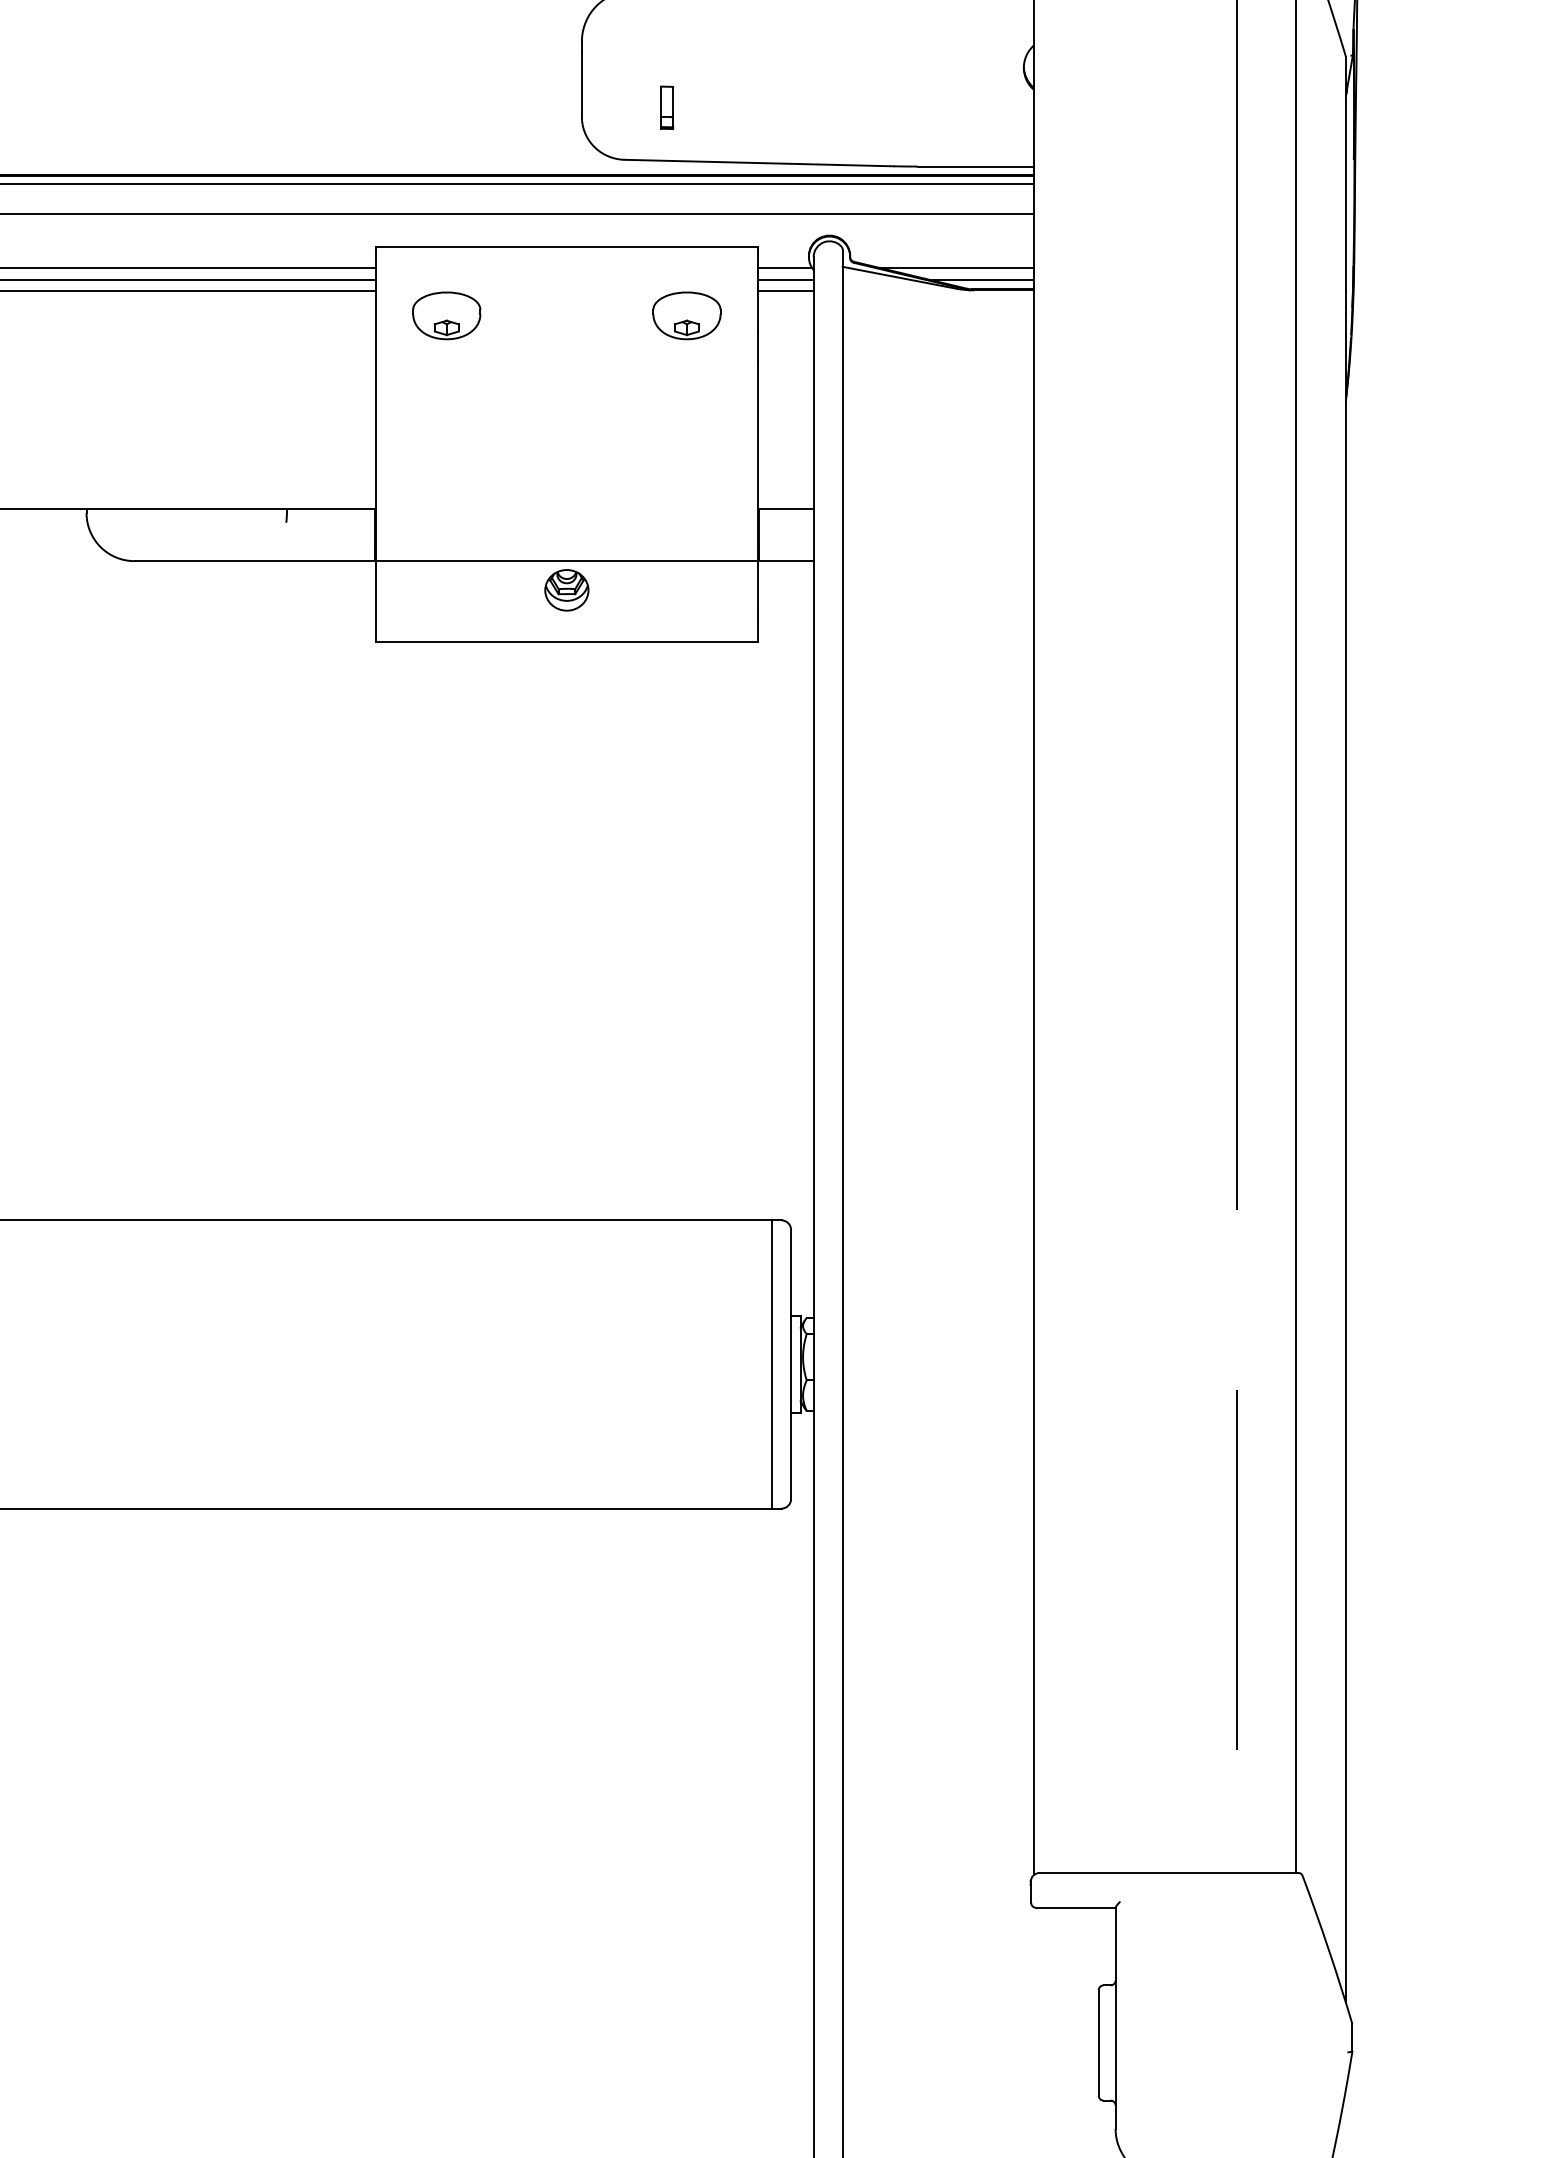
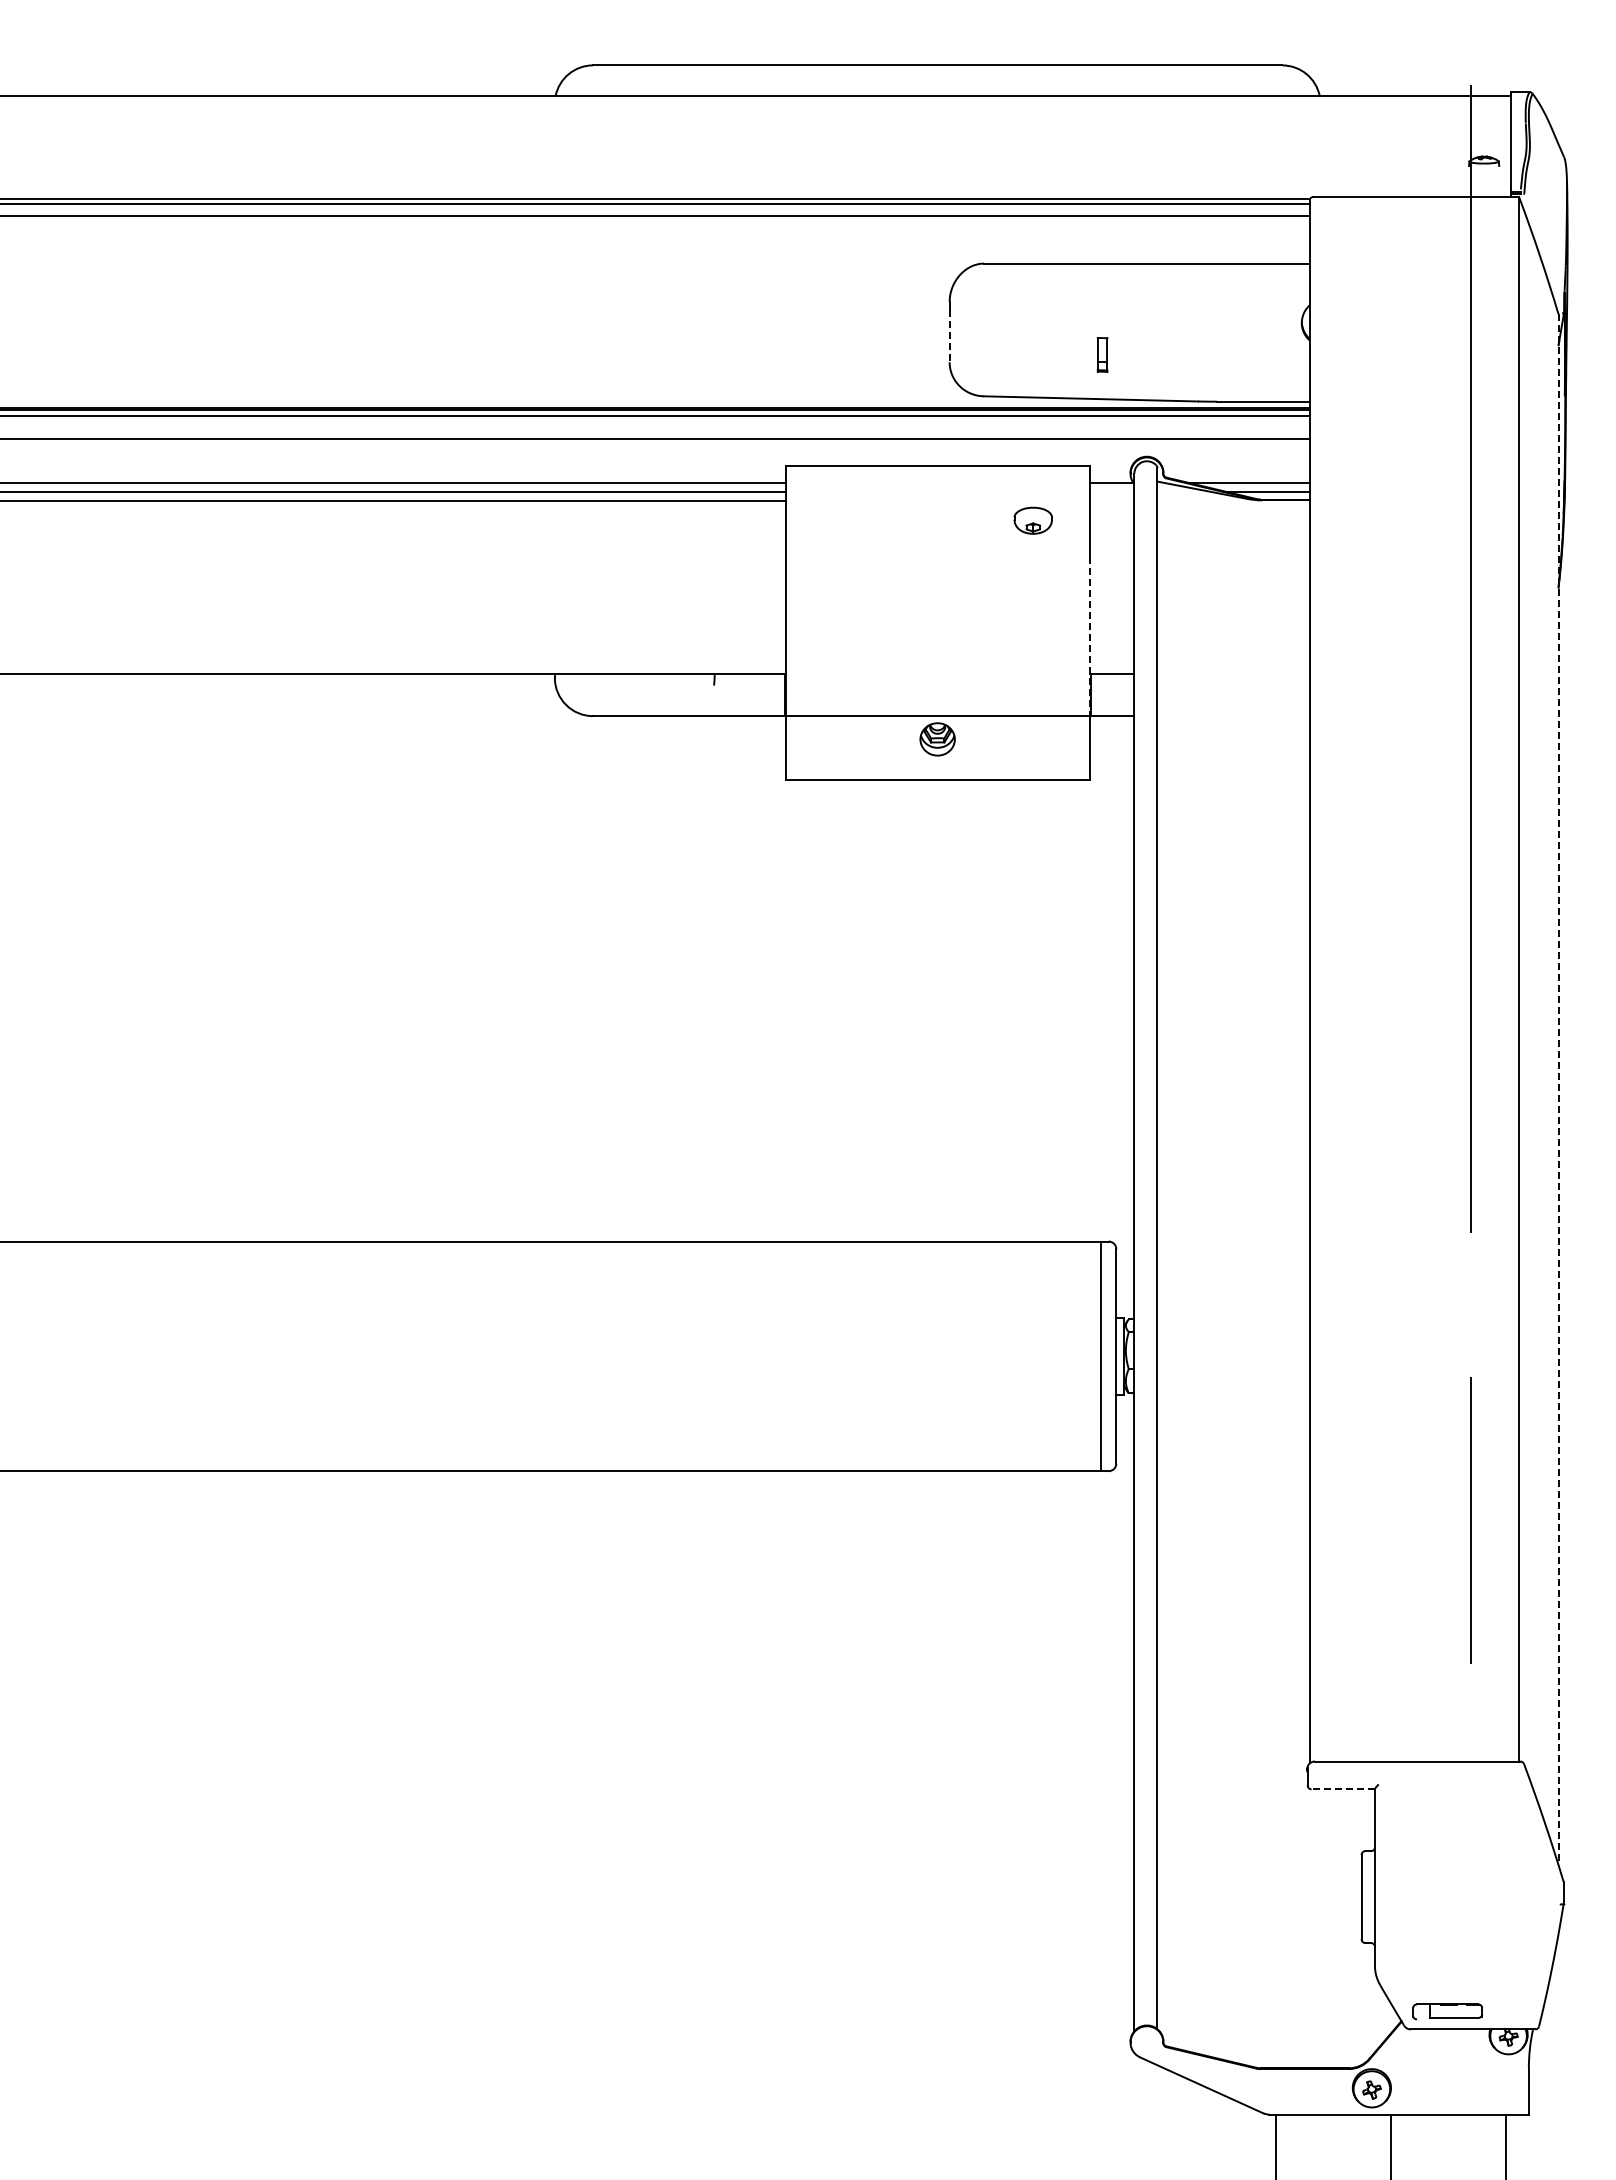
line: (581, 84) -> (949, 336), solid -> dashed
part: (667, 107) -> (1102, 354), moved
line: (785, 280) -> (1111, 492), removed
line: (785, 290) -> (1111, 500), removed
part: (446, 315) -> (841, 520), removed
part: (685, 315) -> (1032, 520), size x0.7
line: (757, 461) -> (1089, 636), solid -> dashed
line: (1345, 1030) -> (1558, 1090), solid -> dashed
line: (1076, 1907) -> (1343, 1789), solid -> dashed

